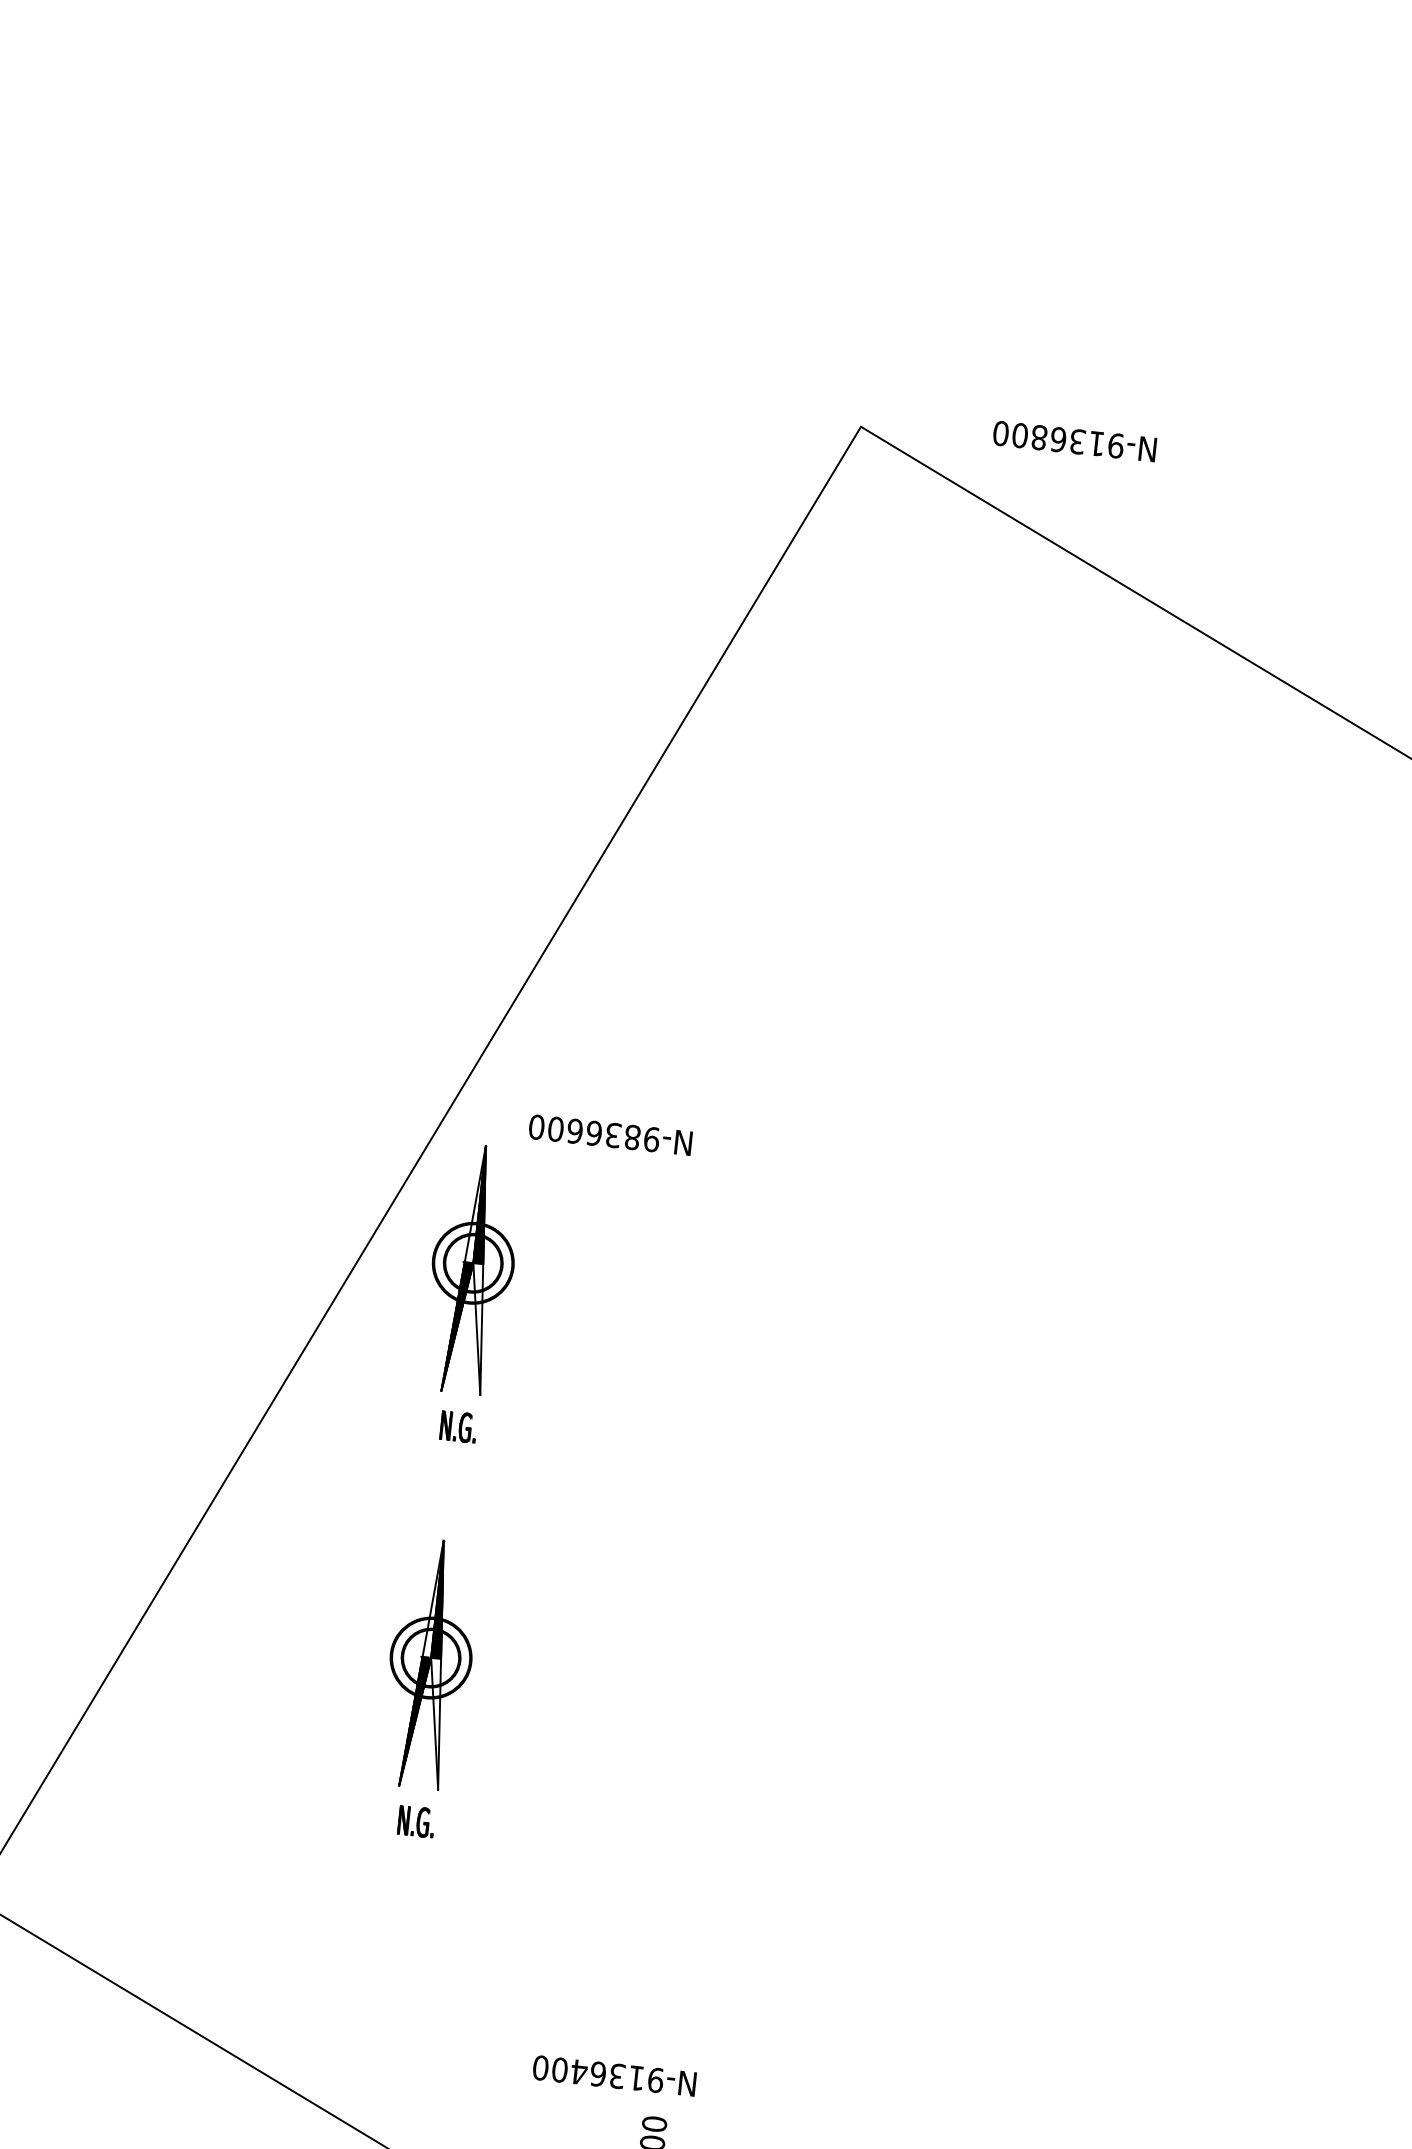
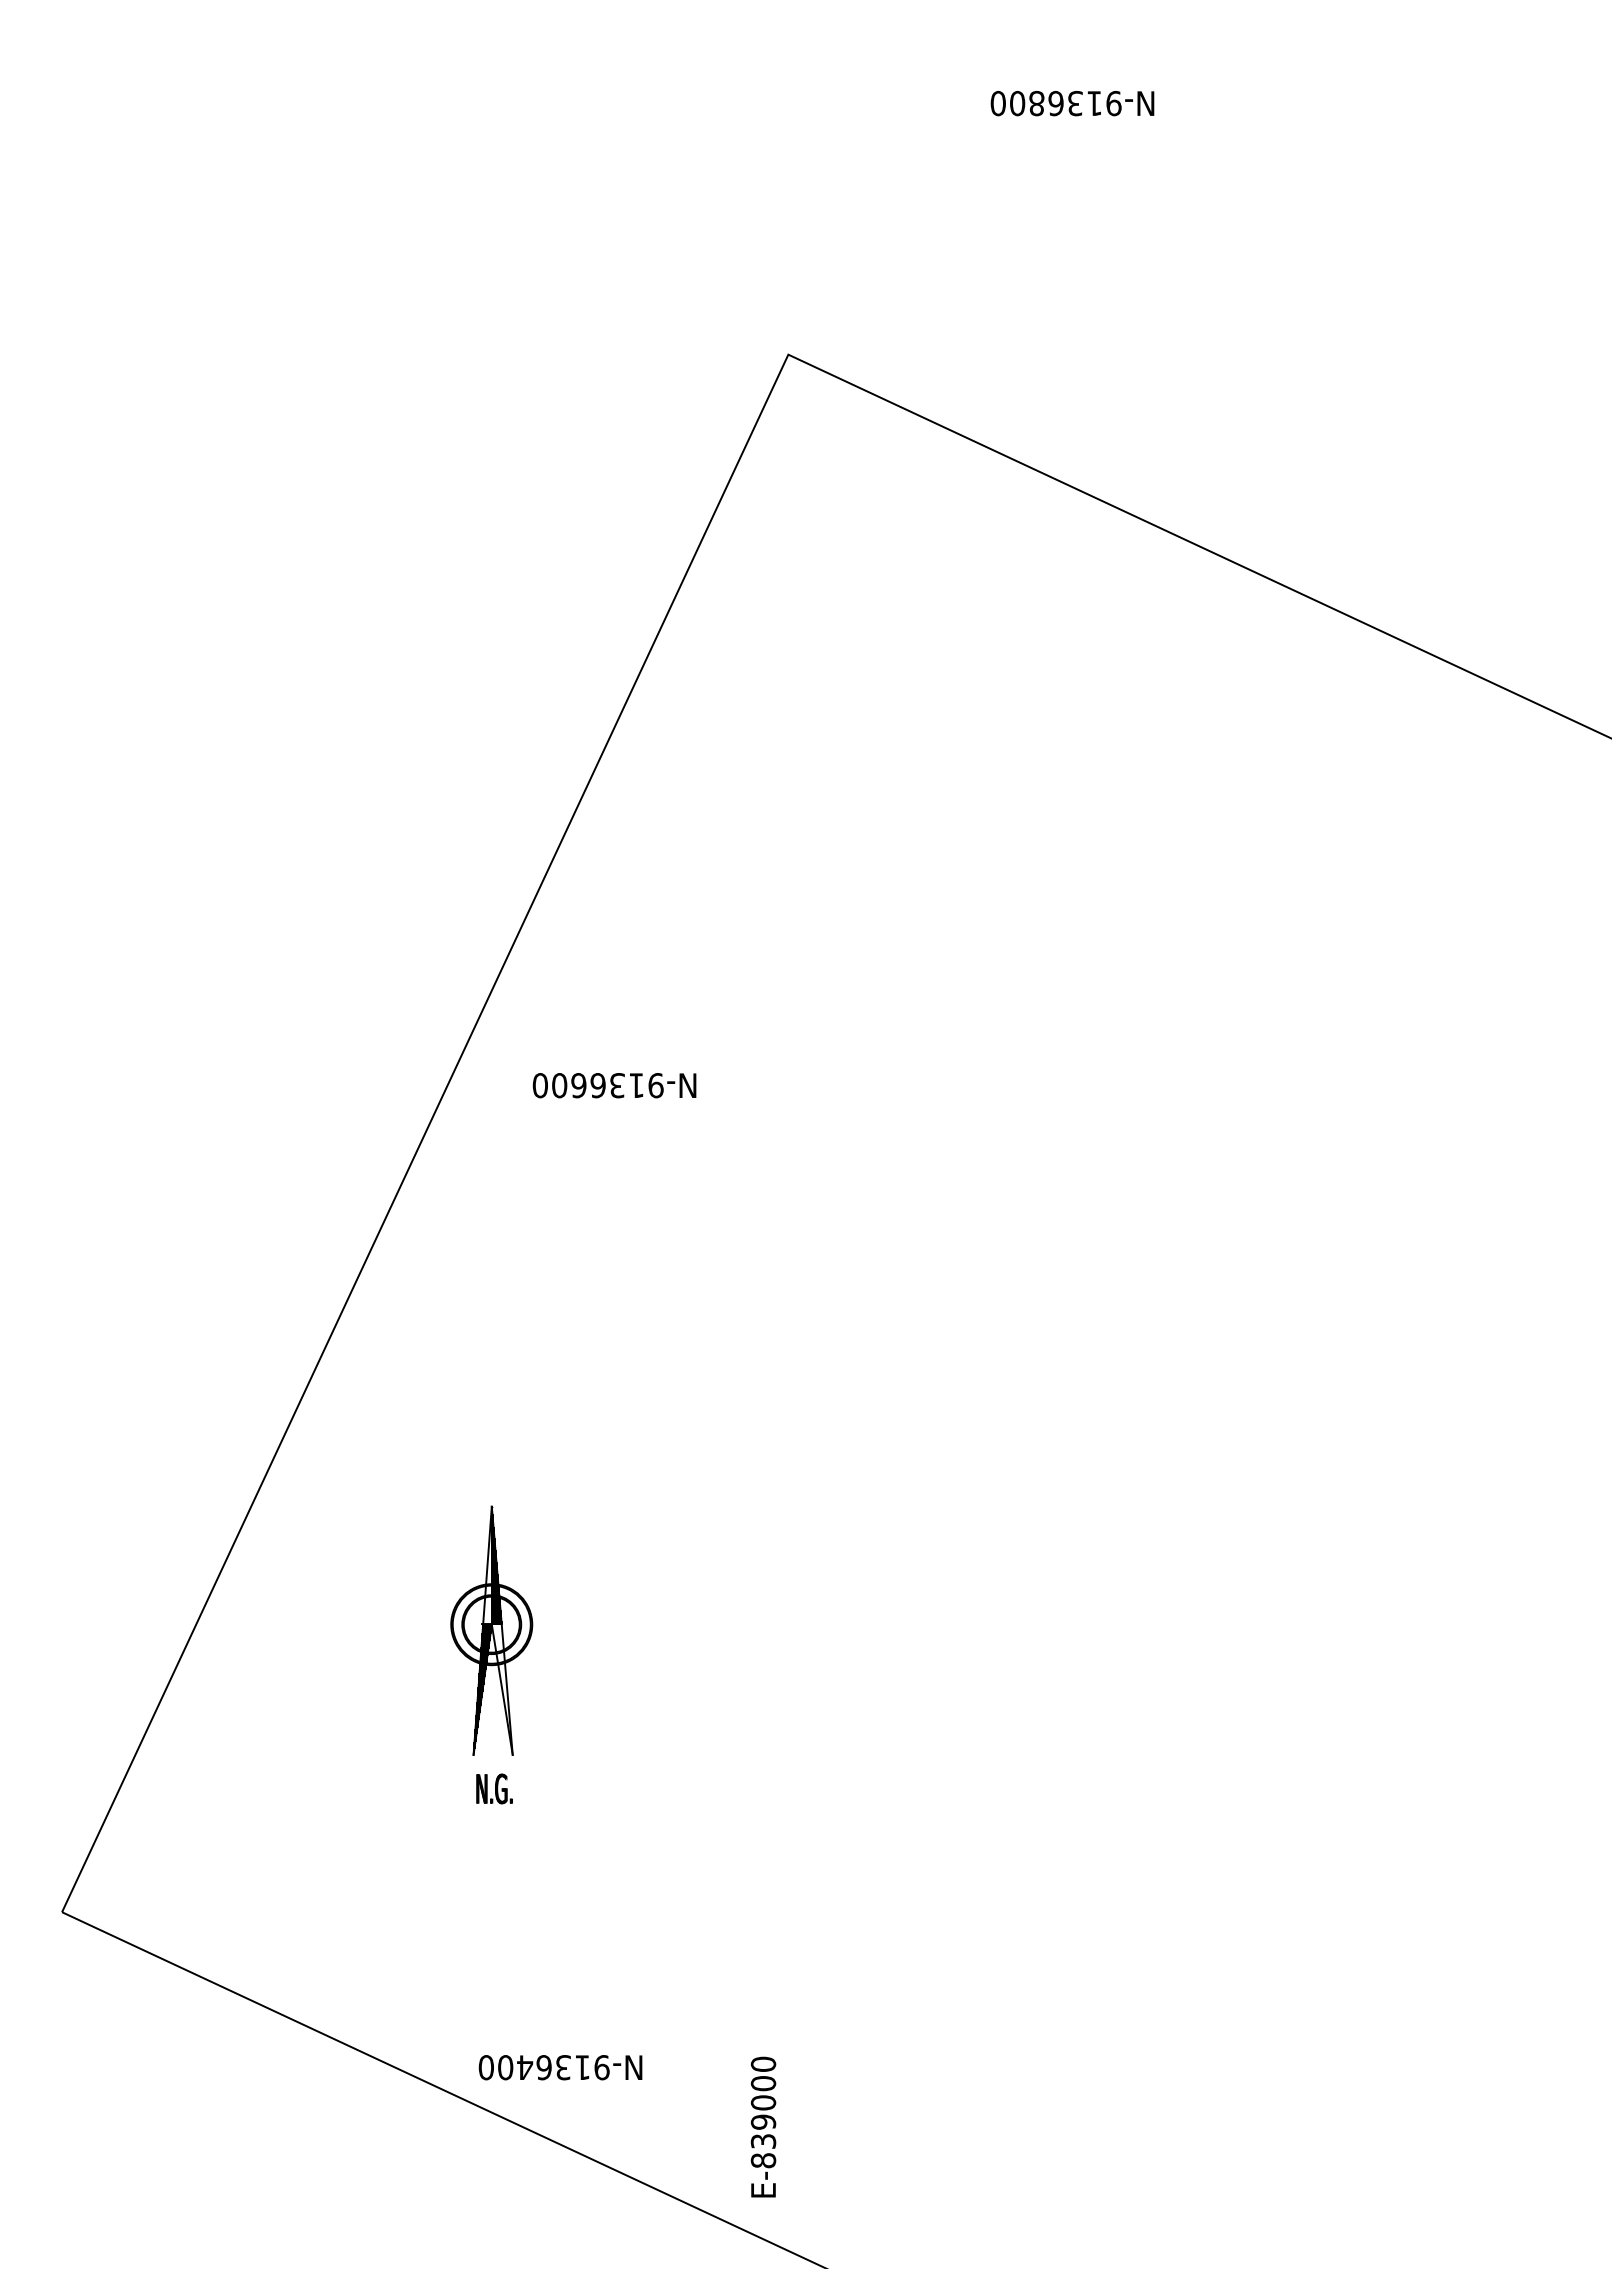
text: (1074, 441) -> (1072, 103), moved
text: (632, 1137) -> (636, 1085), N-9836600 -> N-9136600
part: (469, 1292) -> (491, 1257), removed
text: (614, 2075) -> (560, 2067), moved

